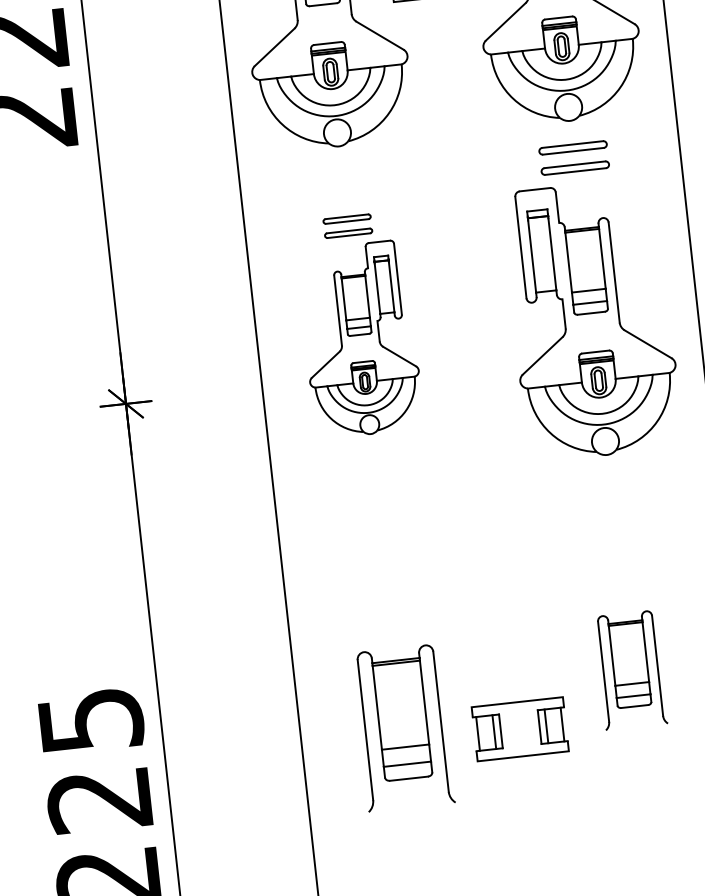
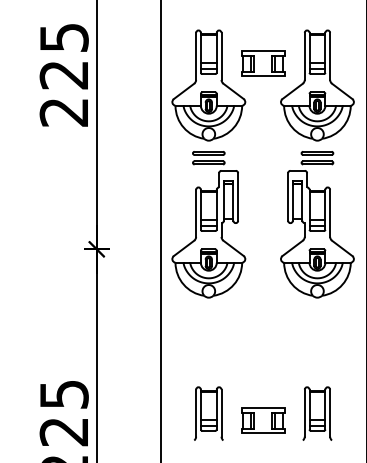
part: (357, 324) -> (208, 224), size x1.43
part: (630, 669) -> (317, 413), moved
part: (402, 727) -> (208, 413), size x0.71

